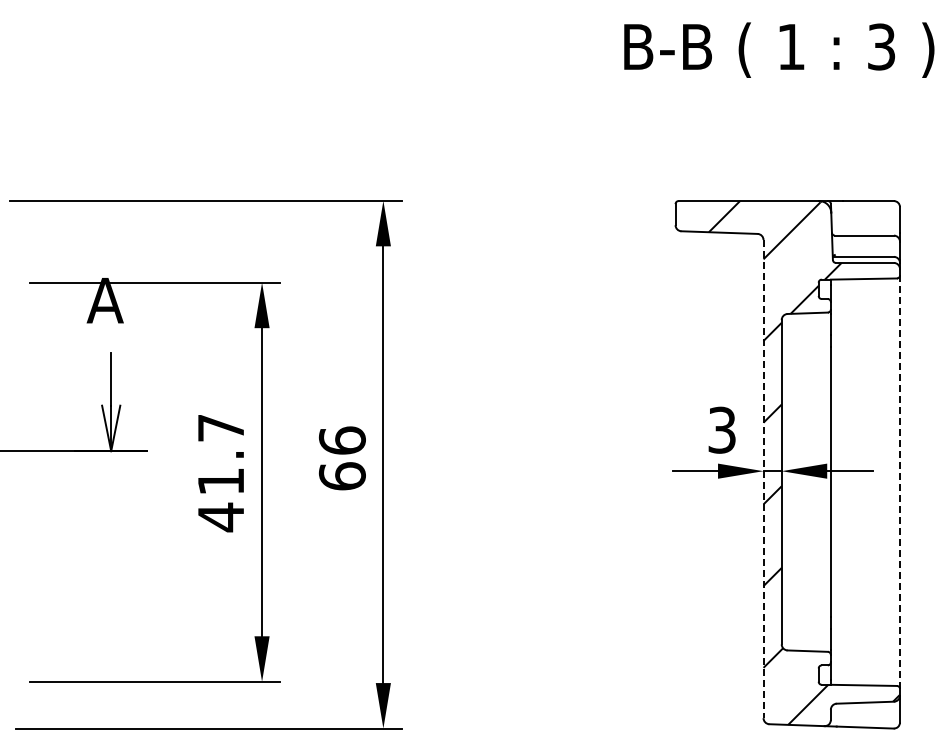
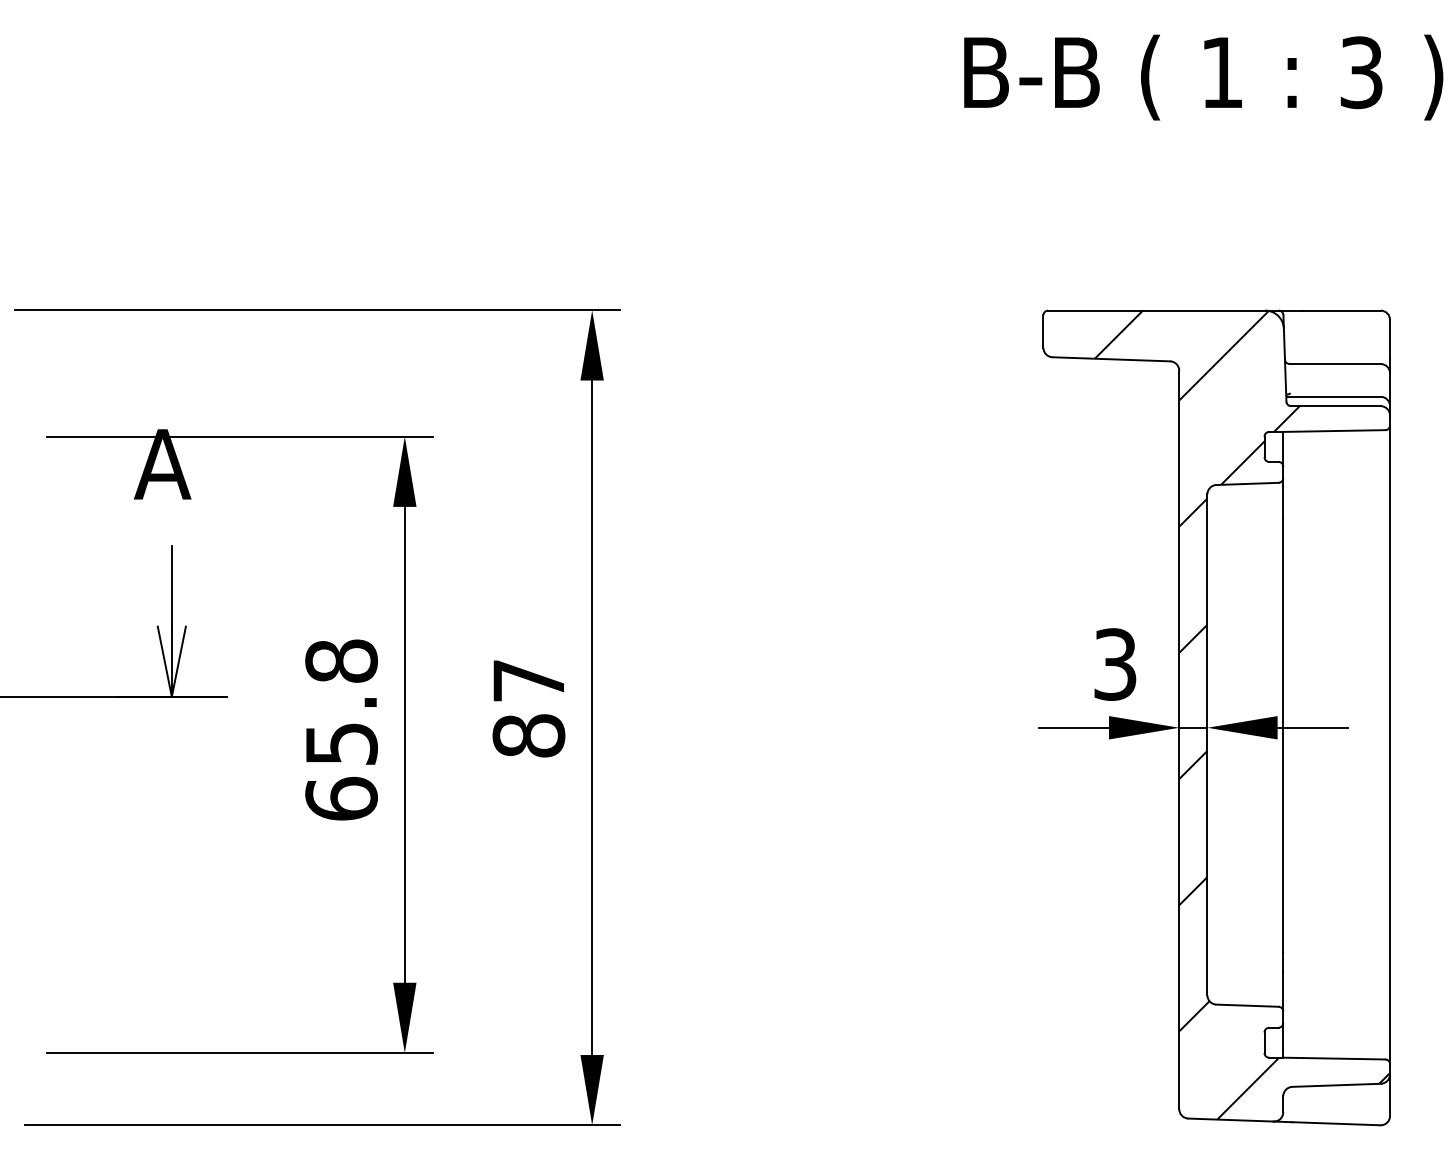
text: (341, 458) -> (527, 708), 66 -> 87
text: (220, 473) -> (340, 731), 41.7 -> 65.8
line: (763, 479) -> (1179, 740), dashed -> solid
line: (900, 482) -> (1390, 745), dashed -> solid

